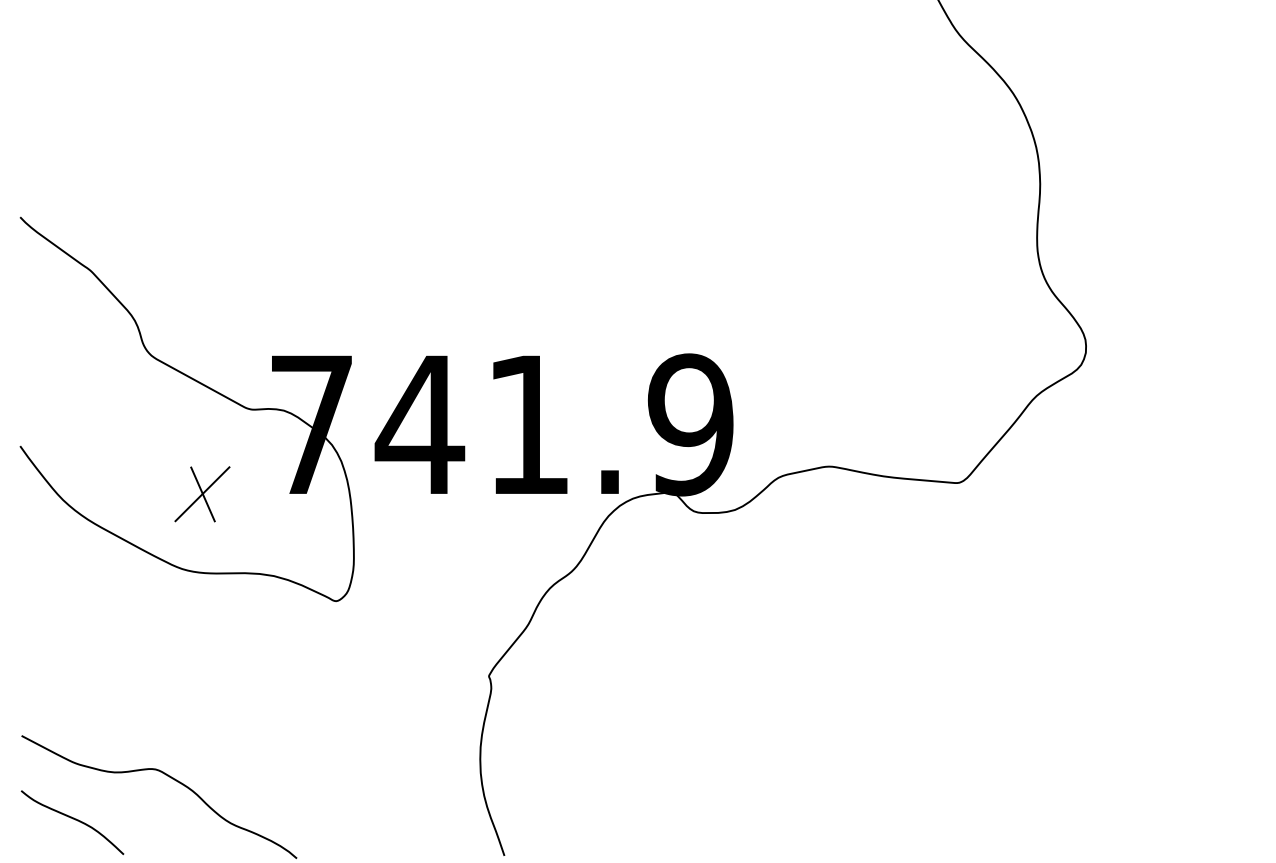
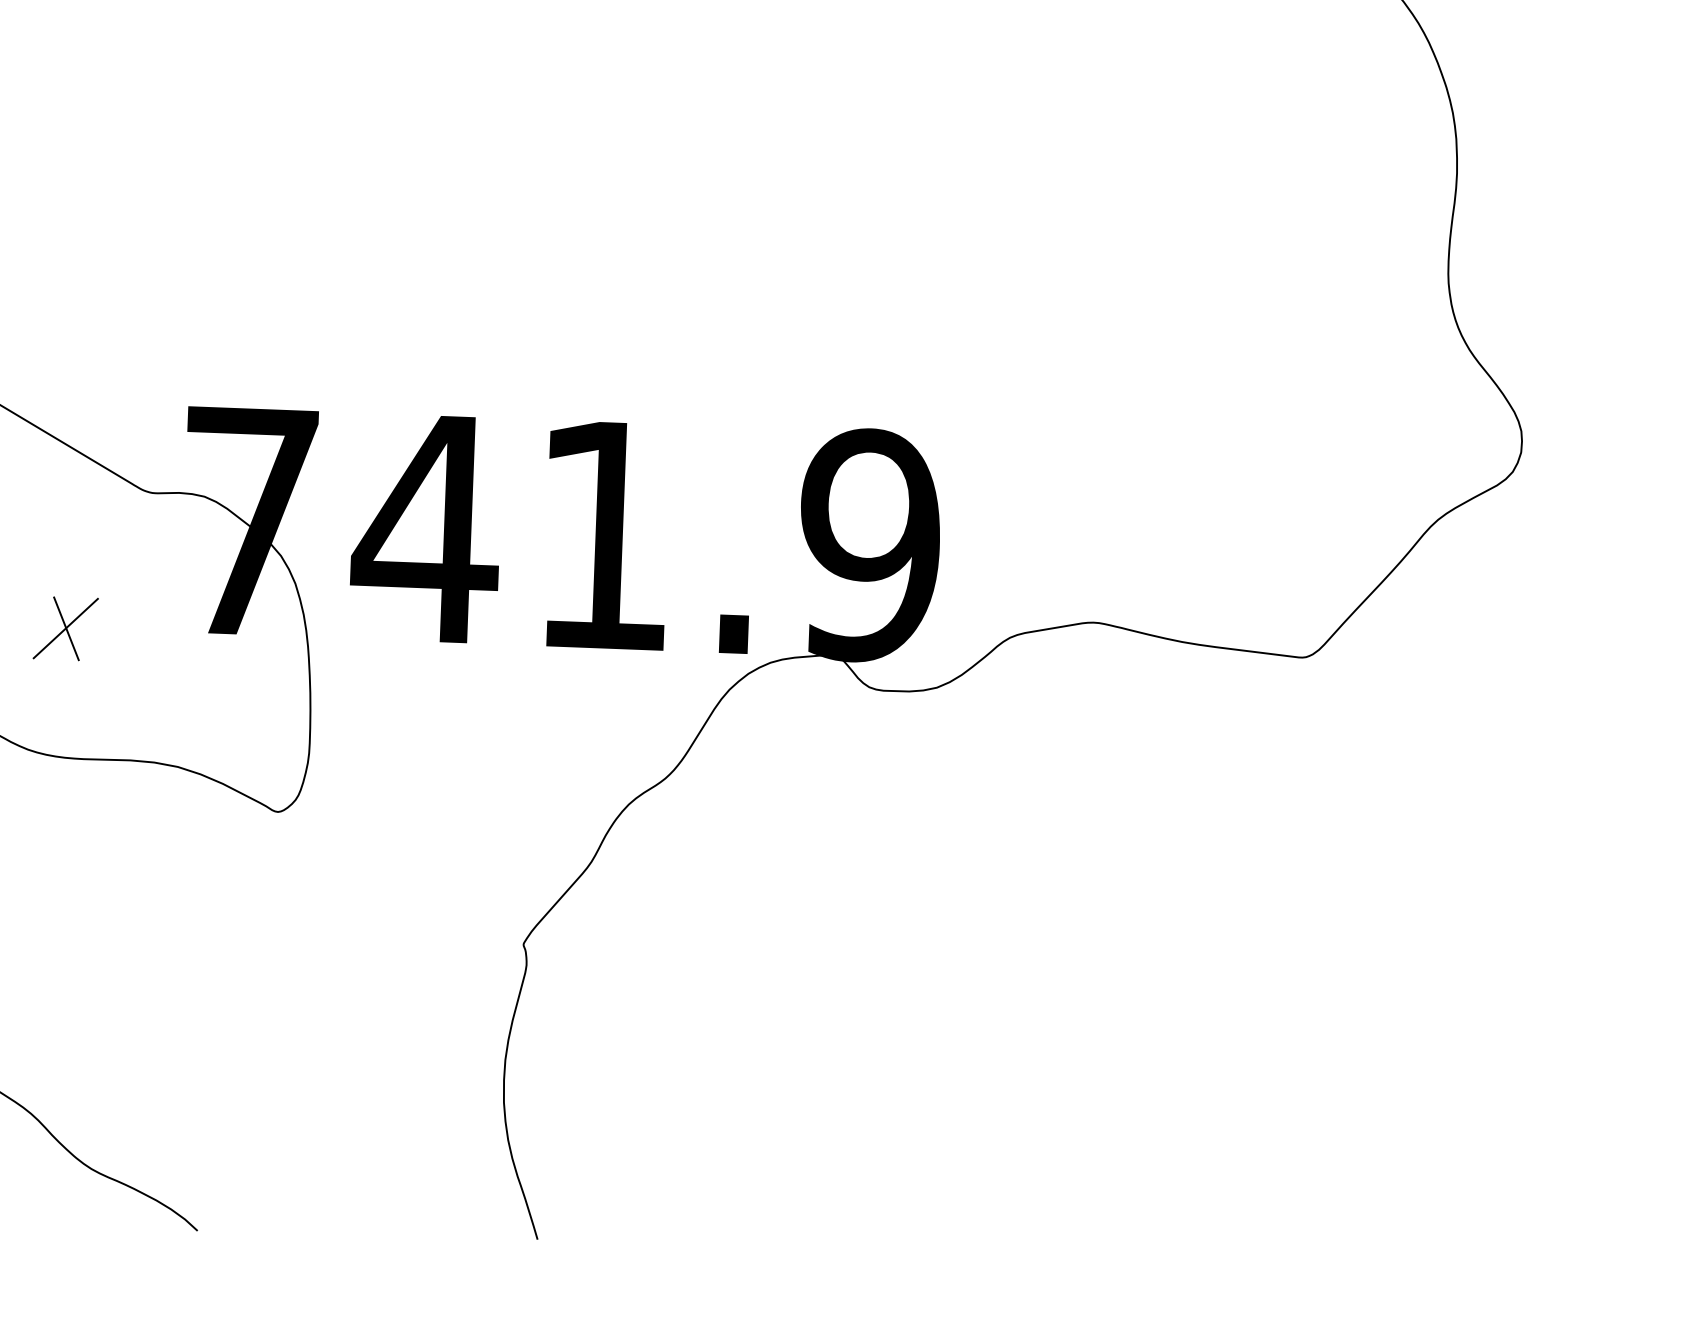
part: (202, 494) -> (65, 628), size x0.7

